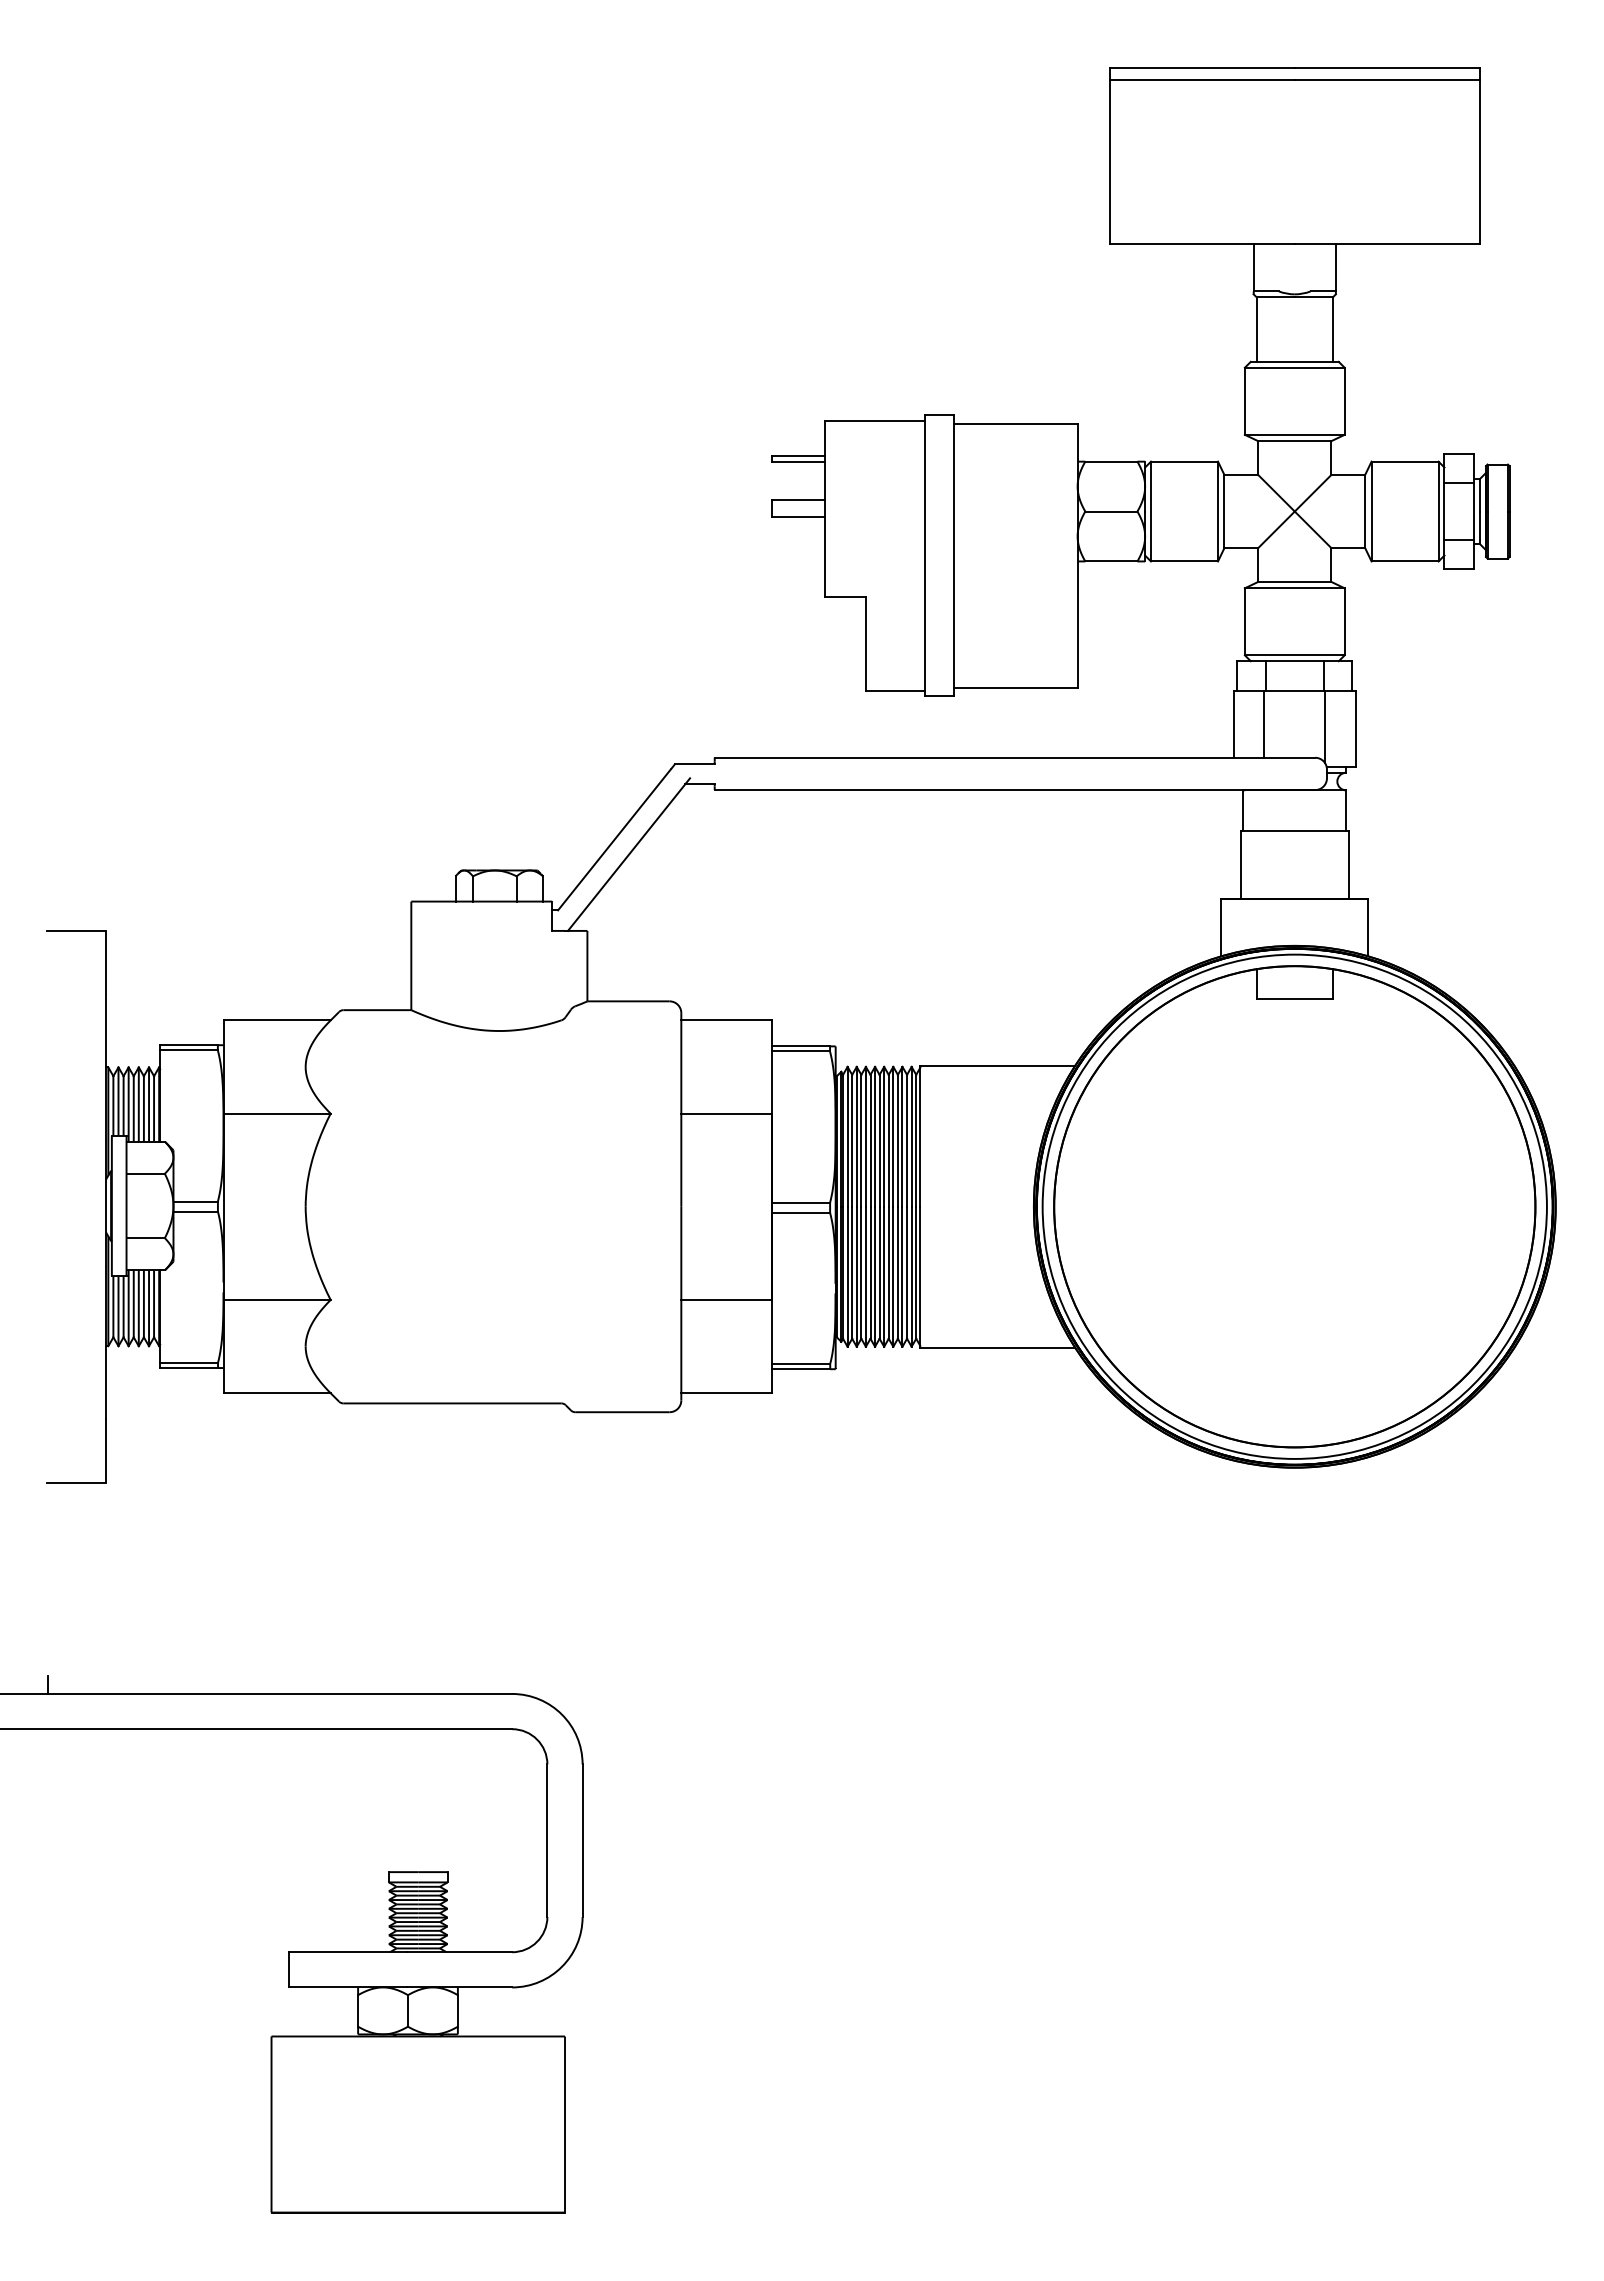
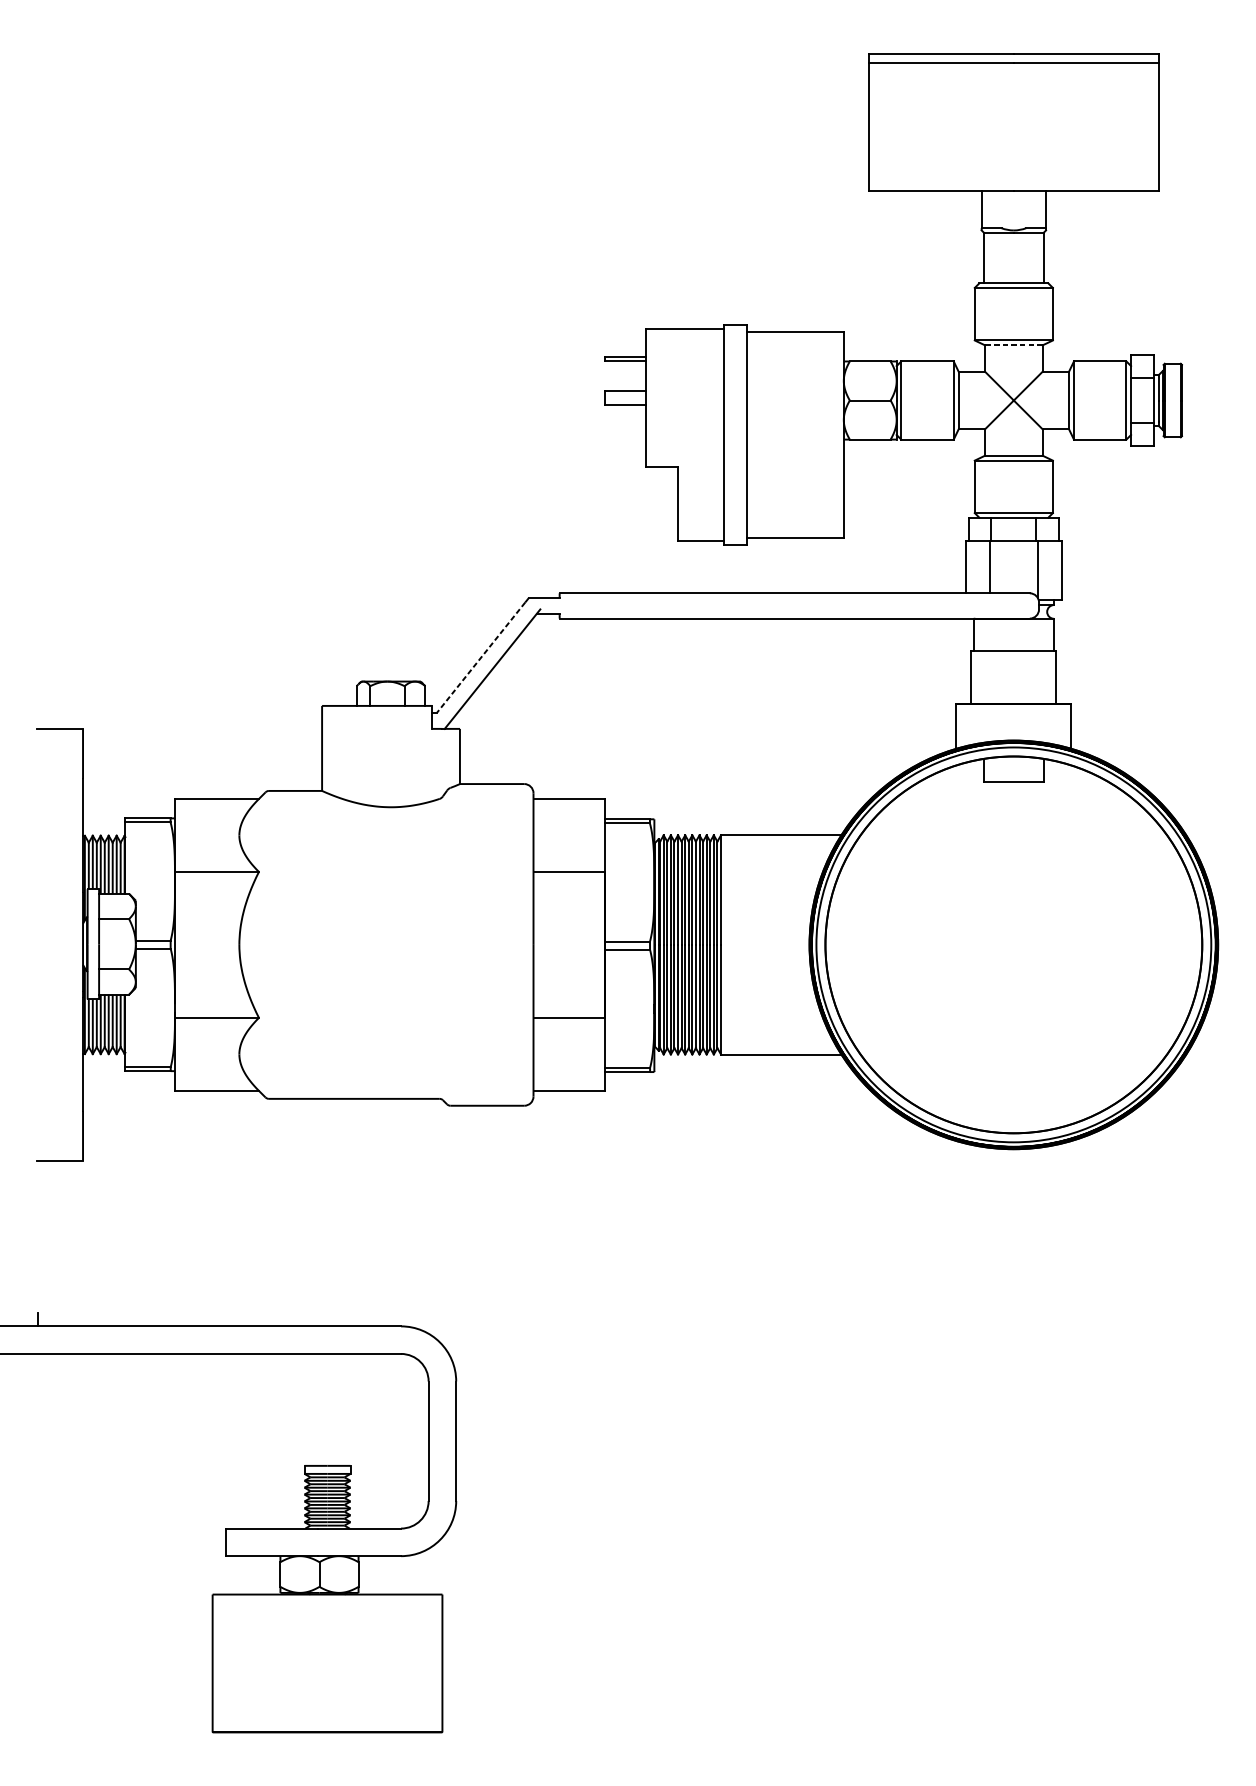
line: (1294, 441) -> (1013, 345), solid -> dashed
line: (614, 840) -> (481, 658), solid -> dashed

